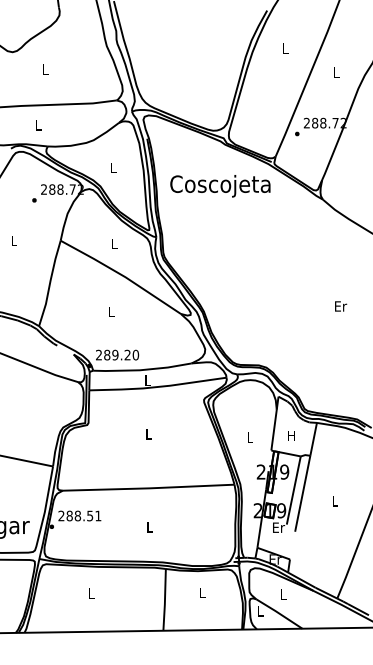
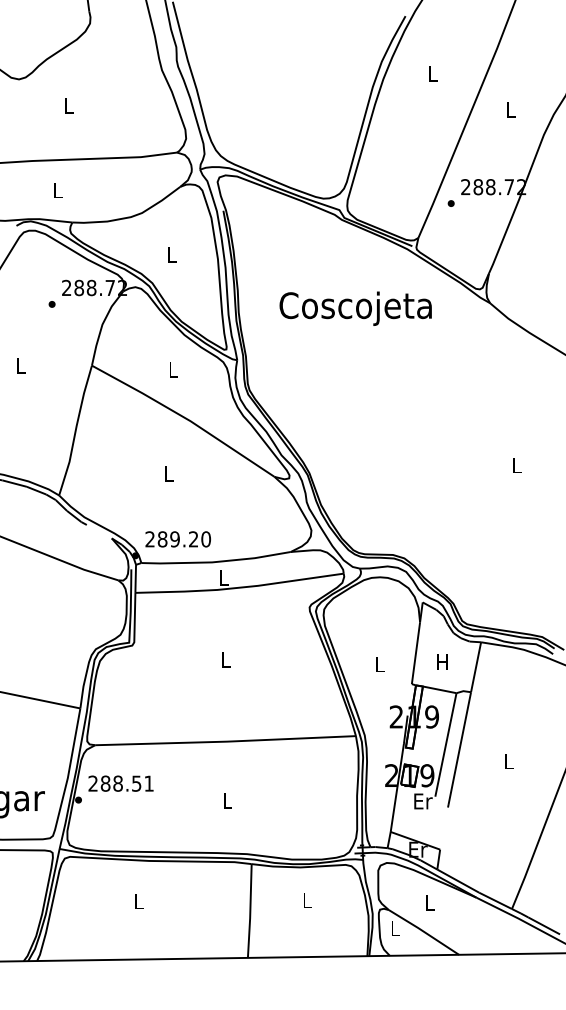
text: (220, 186) -> (355, 309), moved
text: (341, 306) -> (518, 465), Er -> L

